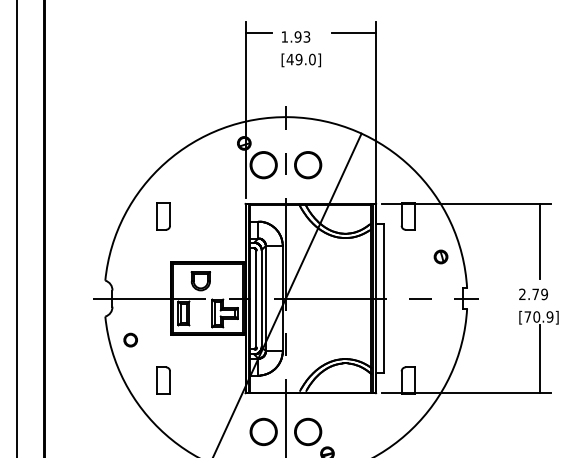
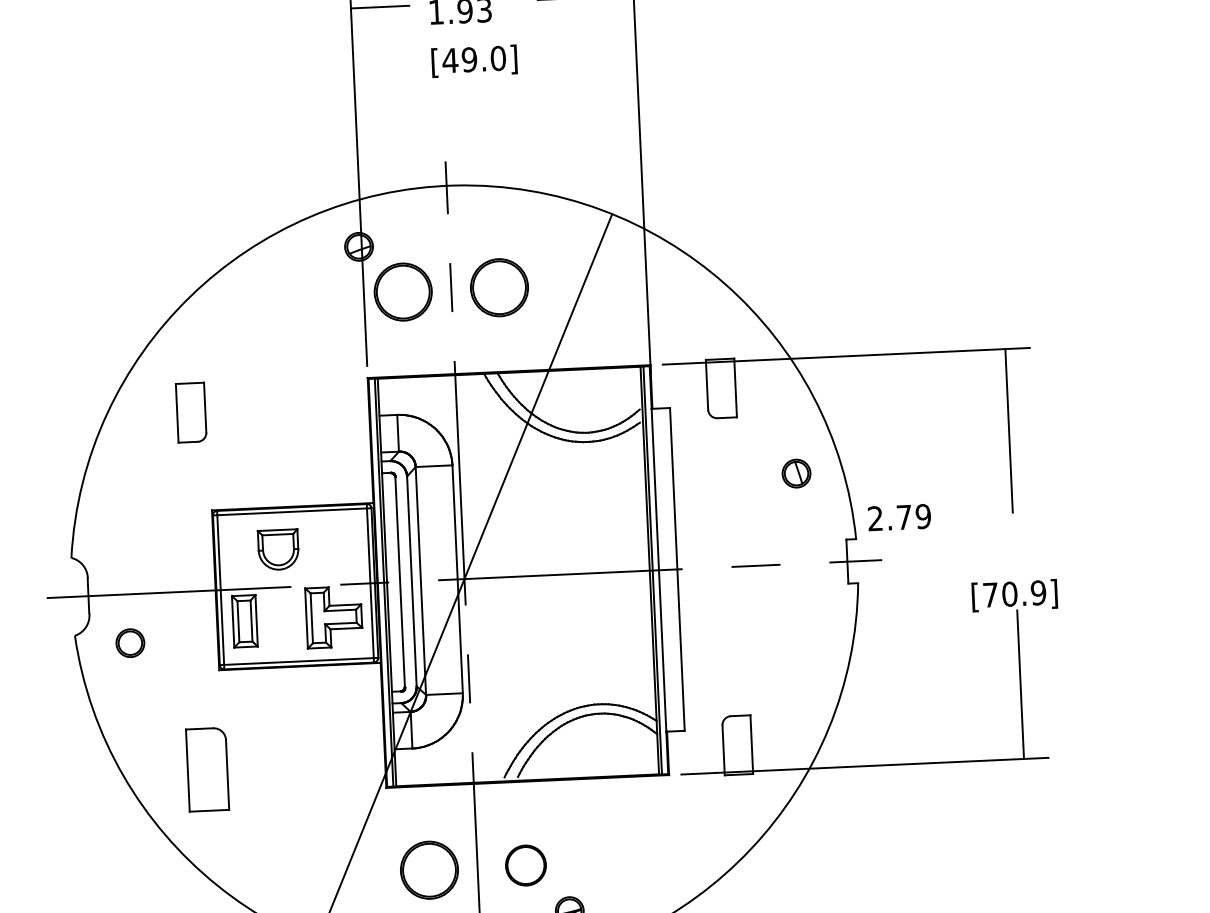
text: (533, 294) -> (899, 517), moved
part: (130, 339) -> (129, 641), moved
part: (163, 380) -> (207, 768), size x1.4
part: (308, 431) -> (526, 864), size x0.7

